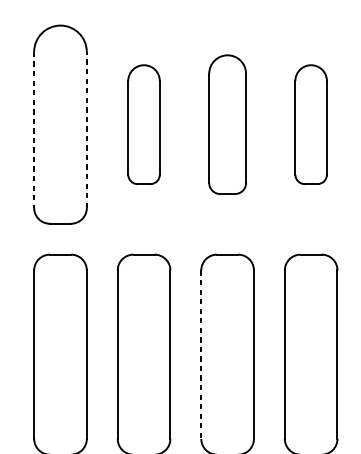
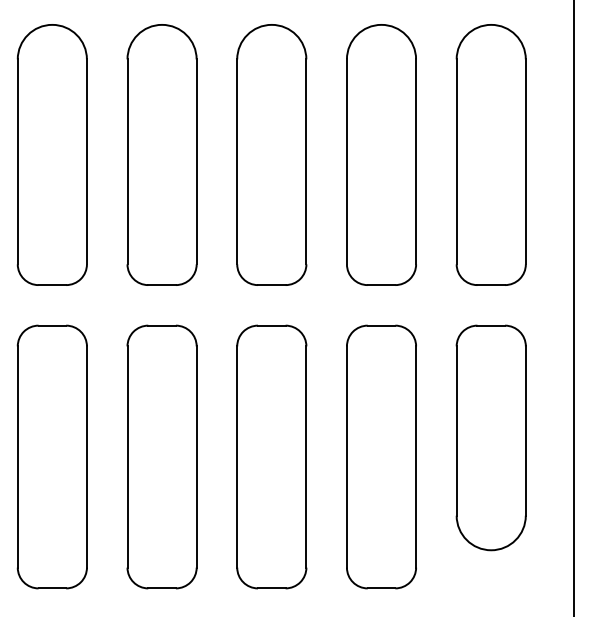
part: (143, 124) -> (161, 154), size x1.67
part: (227, 124) -> (271, 154), size x1.43
part: (311, 124) -> (381, 154), size x1.67
line: (86, 129) -> (86, 161), dashed -> solid
line: (33, 130) -> (17, 162), dashed -> solid
line: (201, 355) -> (237, 457), dashed -> solid

